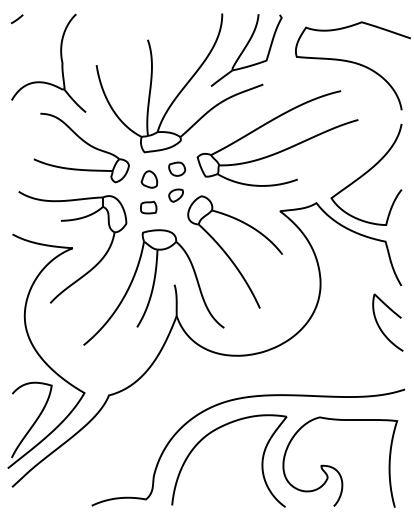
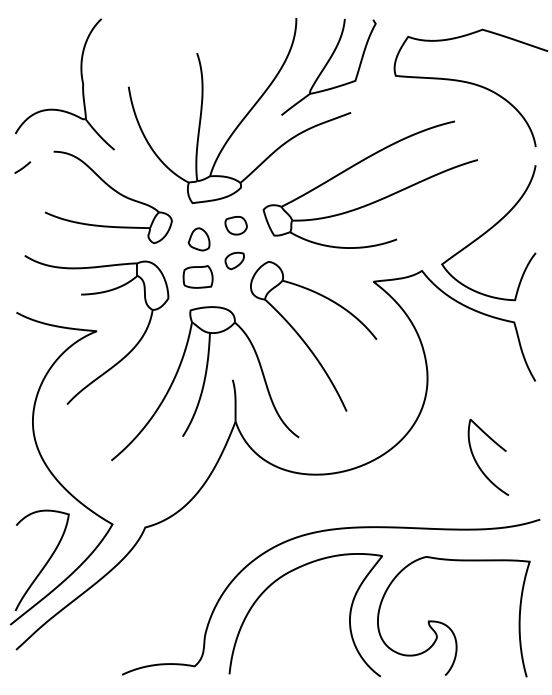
line: (17, 19) -> (22, 167), moved
part: (148, 207) -> (198, 276), size x1.4
curve: (381, 328) -> (479, 465), moved

